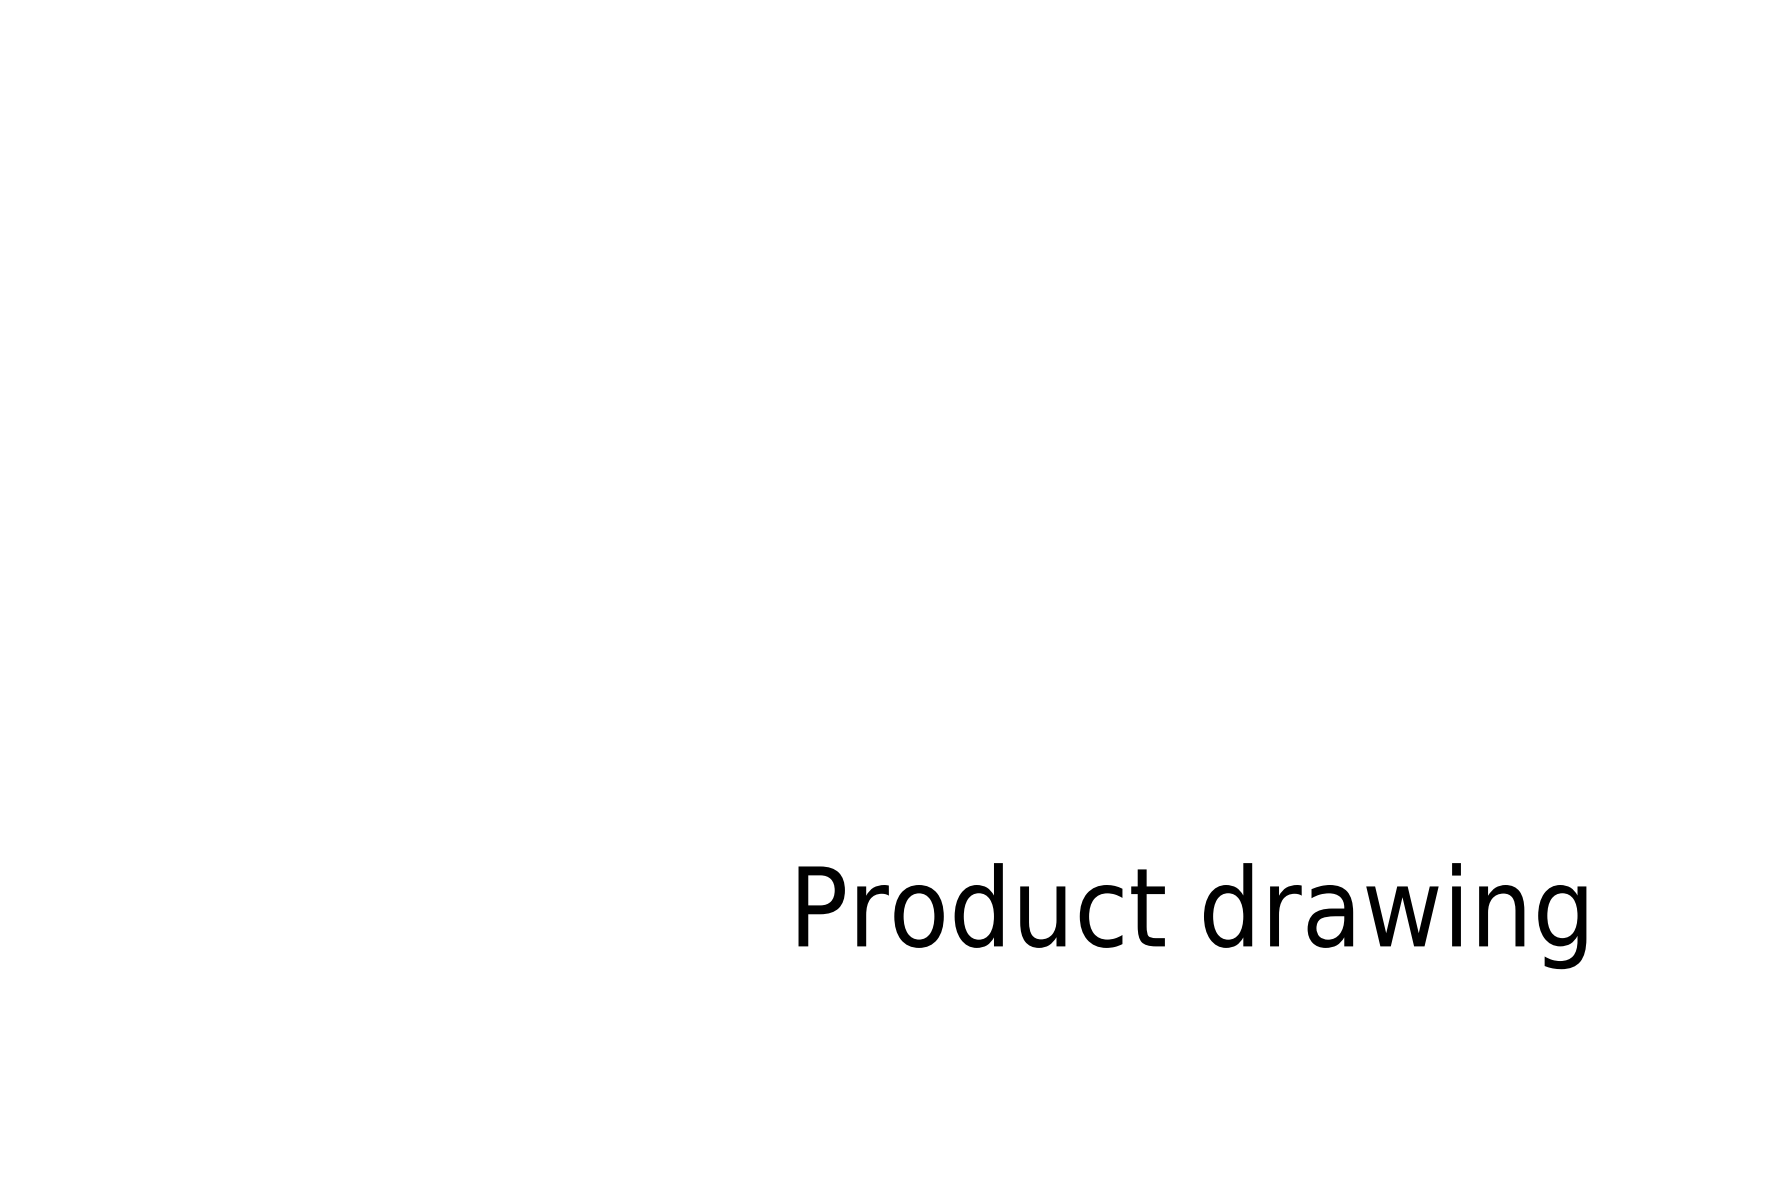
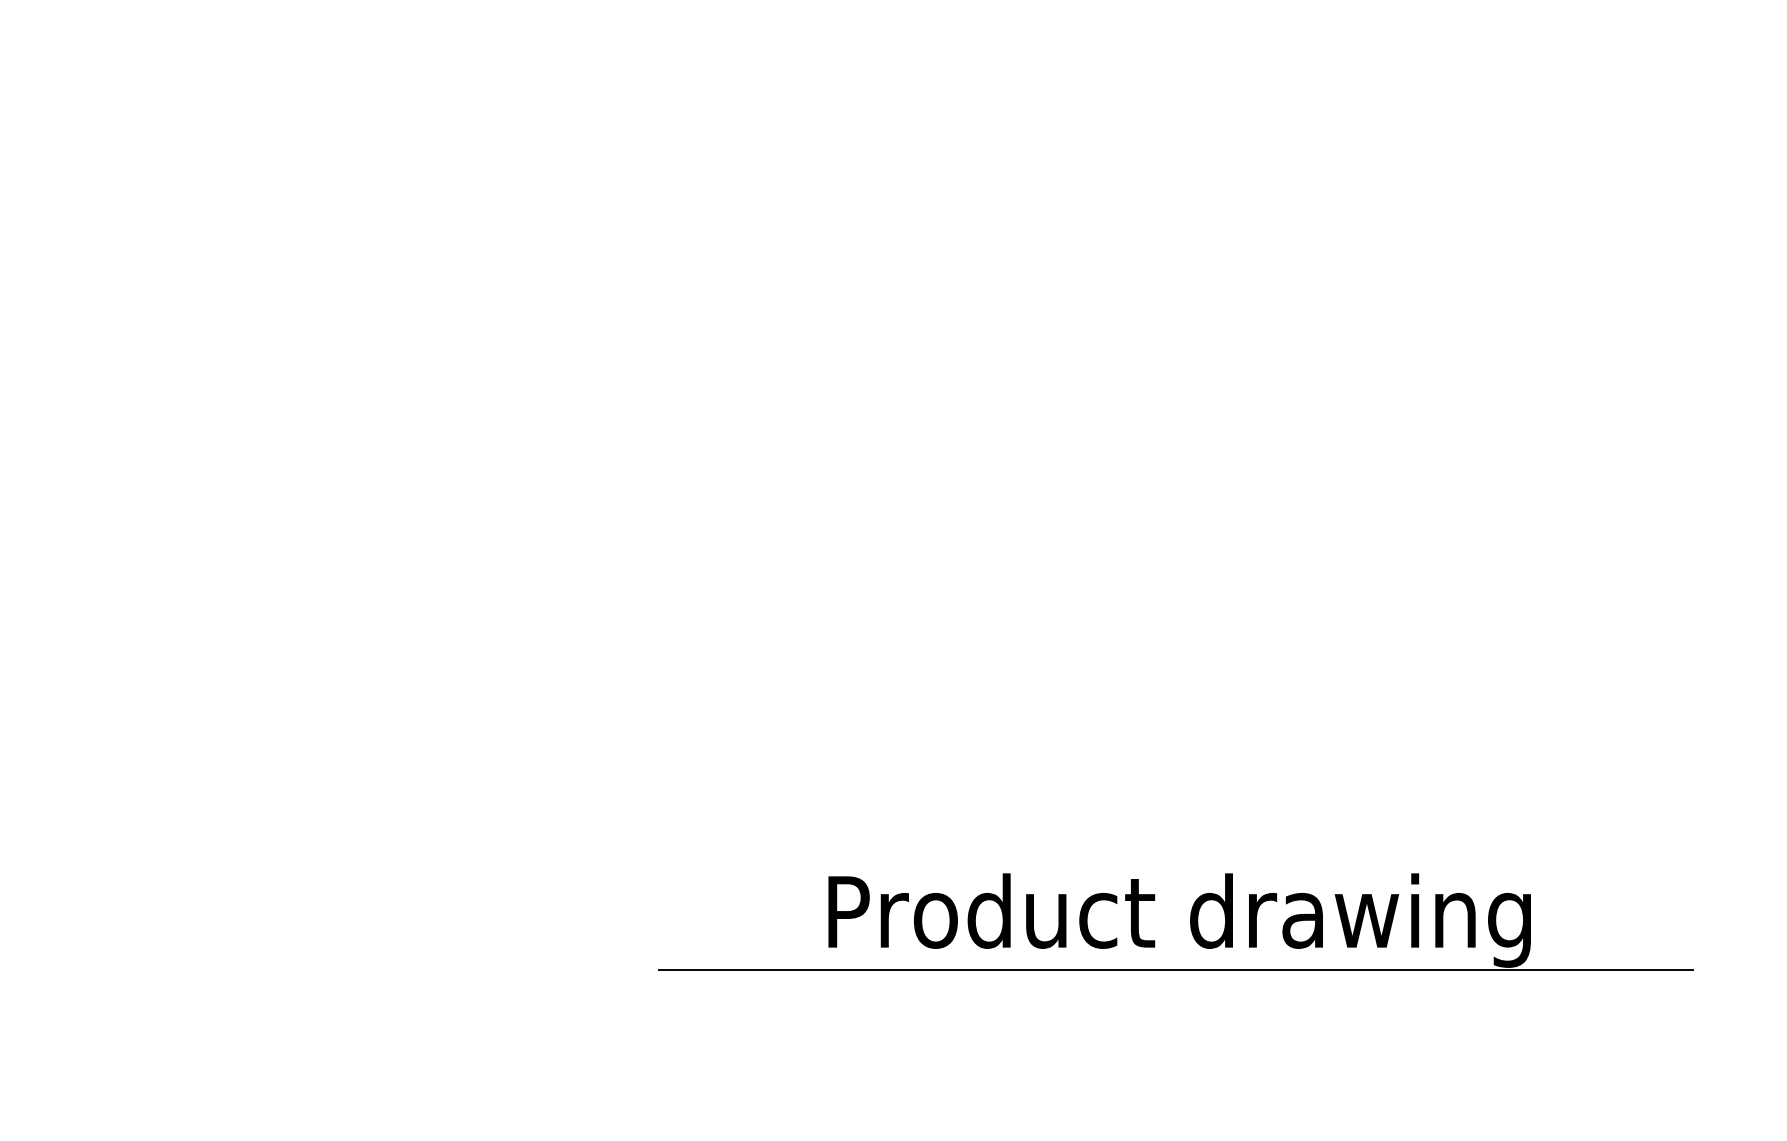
line: (1187, 972) -> (1175, 970), added

